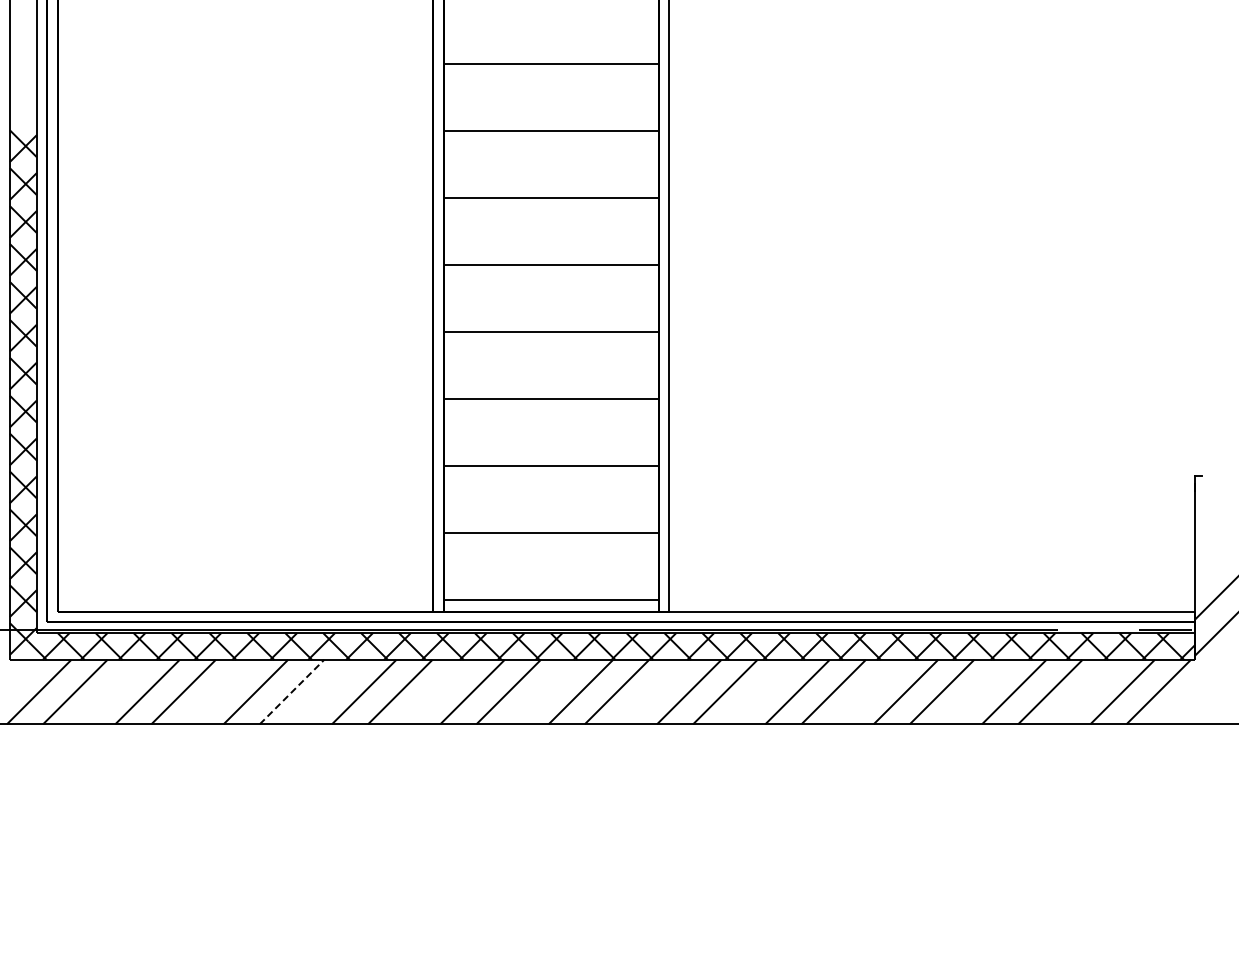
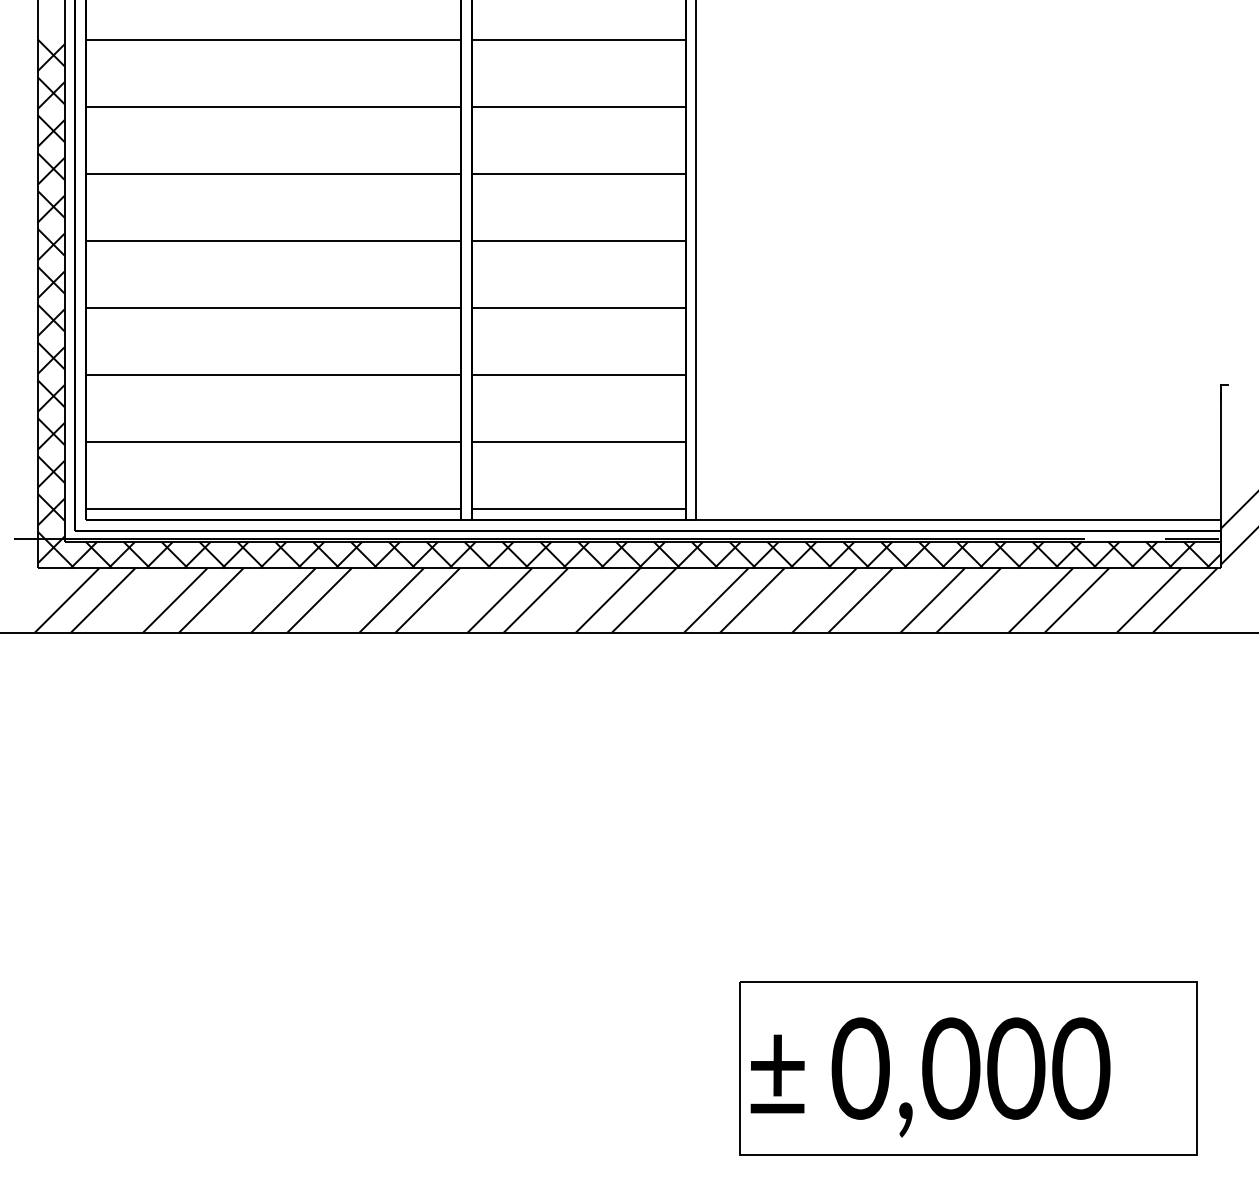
hatch: (244, 365) -> (272, 274), added
line: (292, 692) -> (319, 600), dashed -> solid

